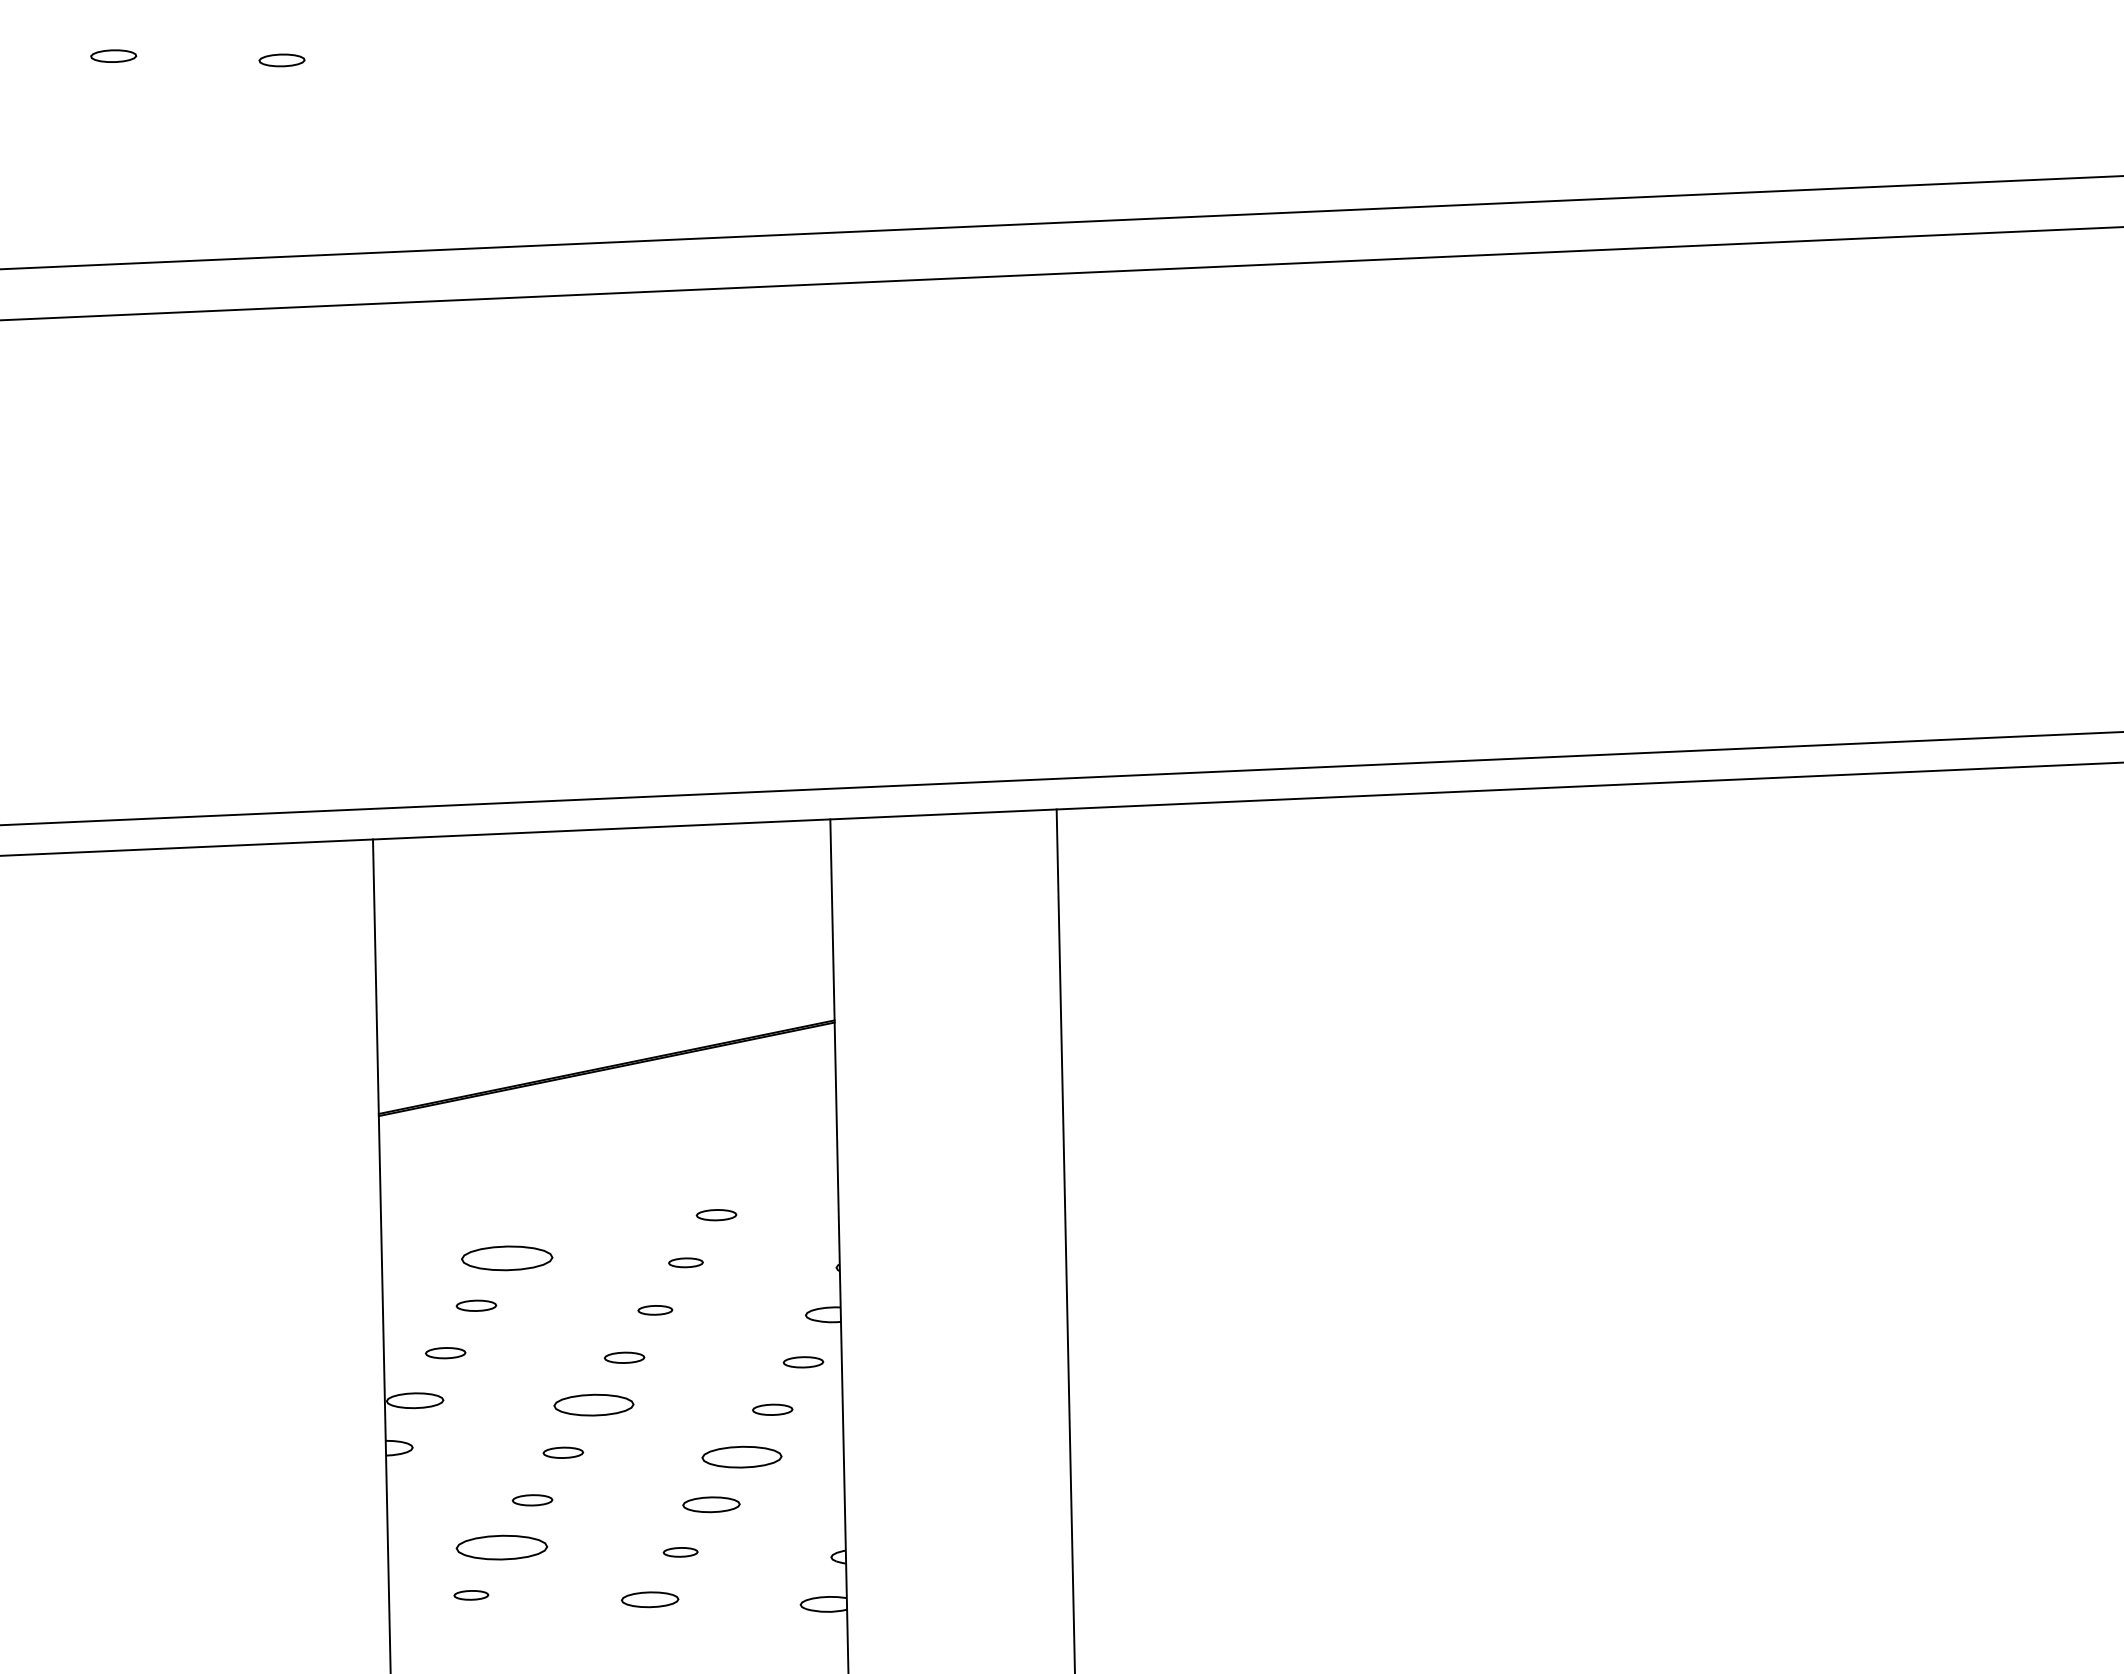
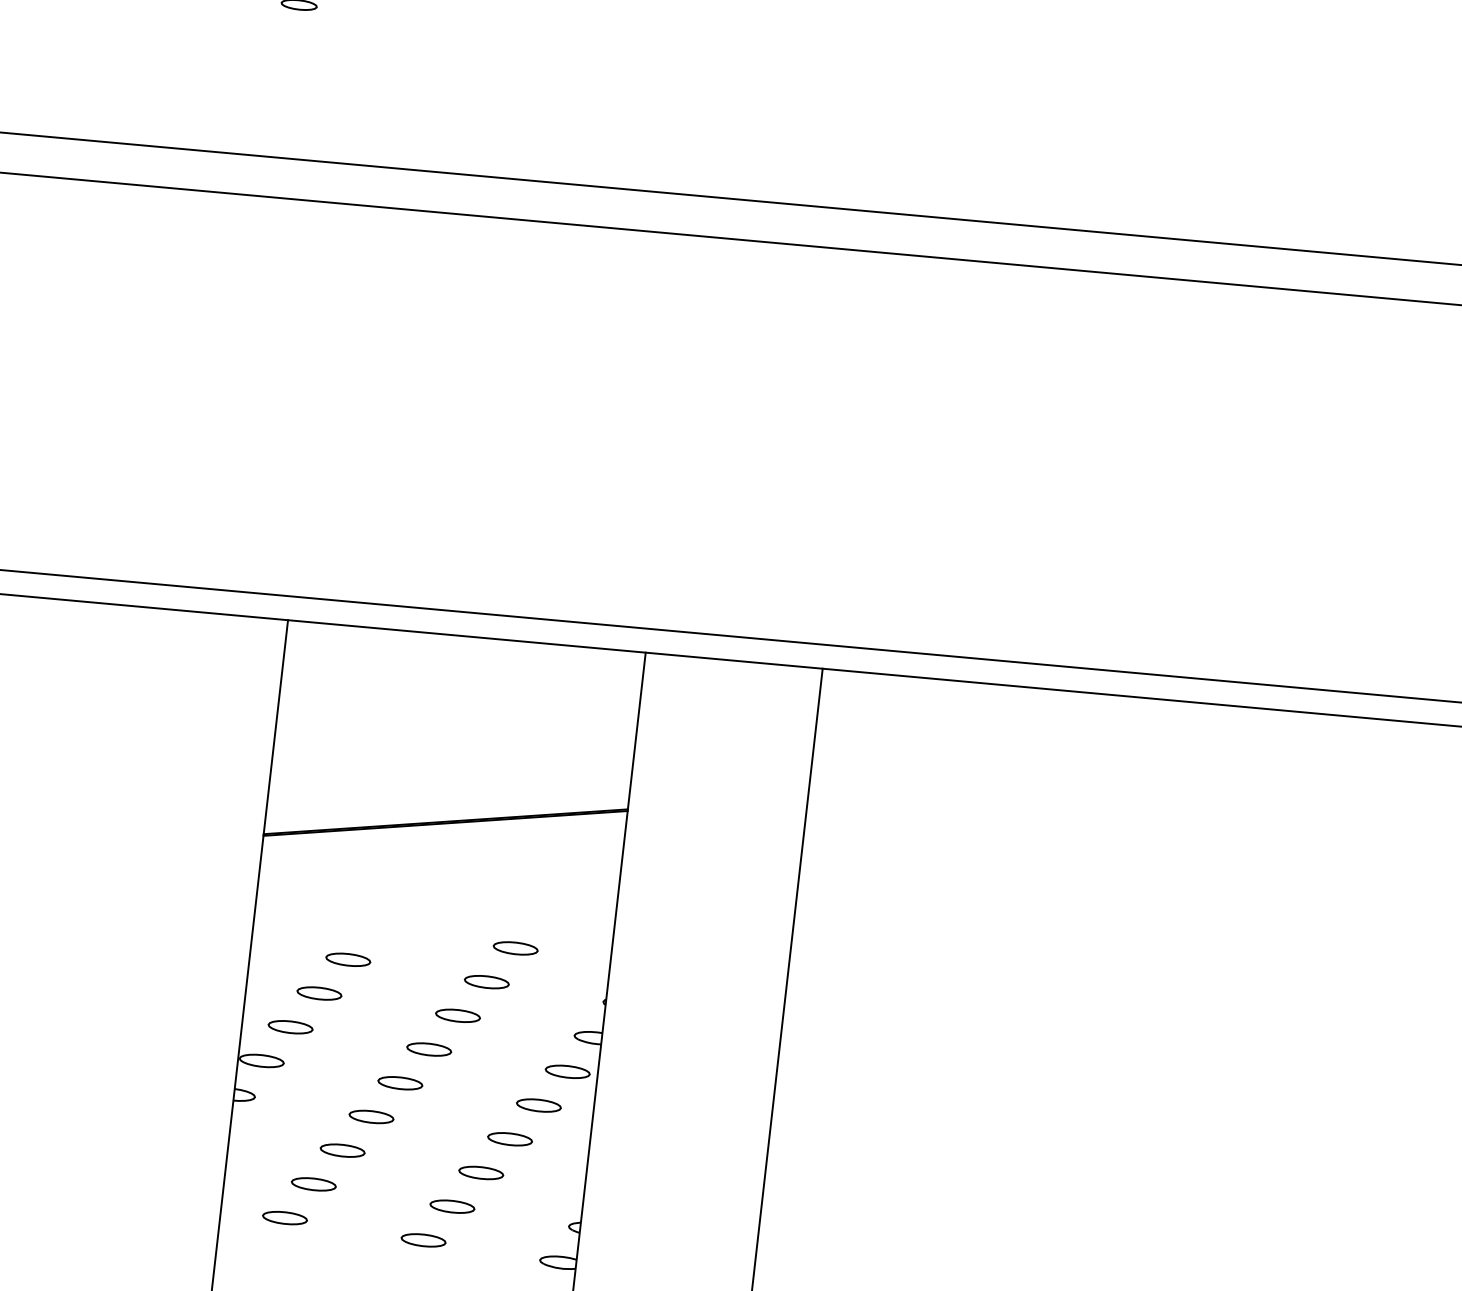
part: (716, 1214) -> (515, 947), size x1.43
part: (506, 1257) -> (347, 959), size x0.62
part: (685, 1262) -> (486, 981), size x1.67
part: (476, 1305) -> (319, 993), size x1.43
part: (655, 1310) -> (458, 1016), size x1.67
part: (445, 1352) -> (290, 1026), size x1.43
part: (624, 1357) -> (429, 1049), size x1.43
part: (803, 1362) -> (567, 1072), size x1.43
part: (593, 1405) -> (399, 1083), size x0.71
part: (772, 1409) -> (538, 1105), size x1.43
part: (563, 1452) -> (371, 1116), size x1.43
part: (742, 1457) -> (510, 1139), size x0.71
part: (532, 1500) -> (342, 1150), size x1.43
part: (501, 1547) -> (313, 1184), size x0.62
part: (680, 1552) -> (452, 1206), size x1.67
part: (471, 1595) -> (285, 1218), size x1.67

